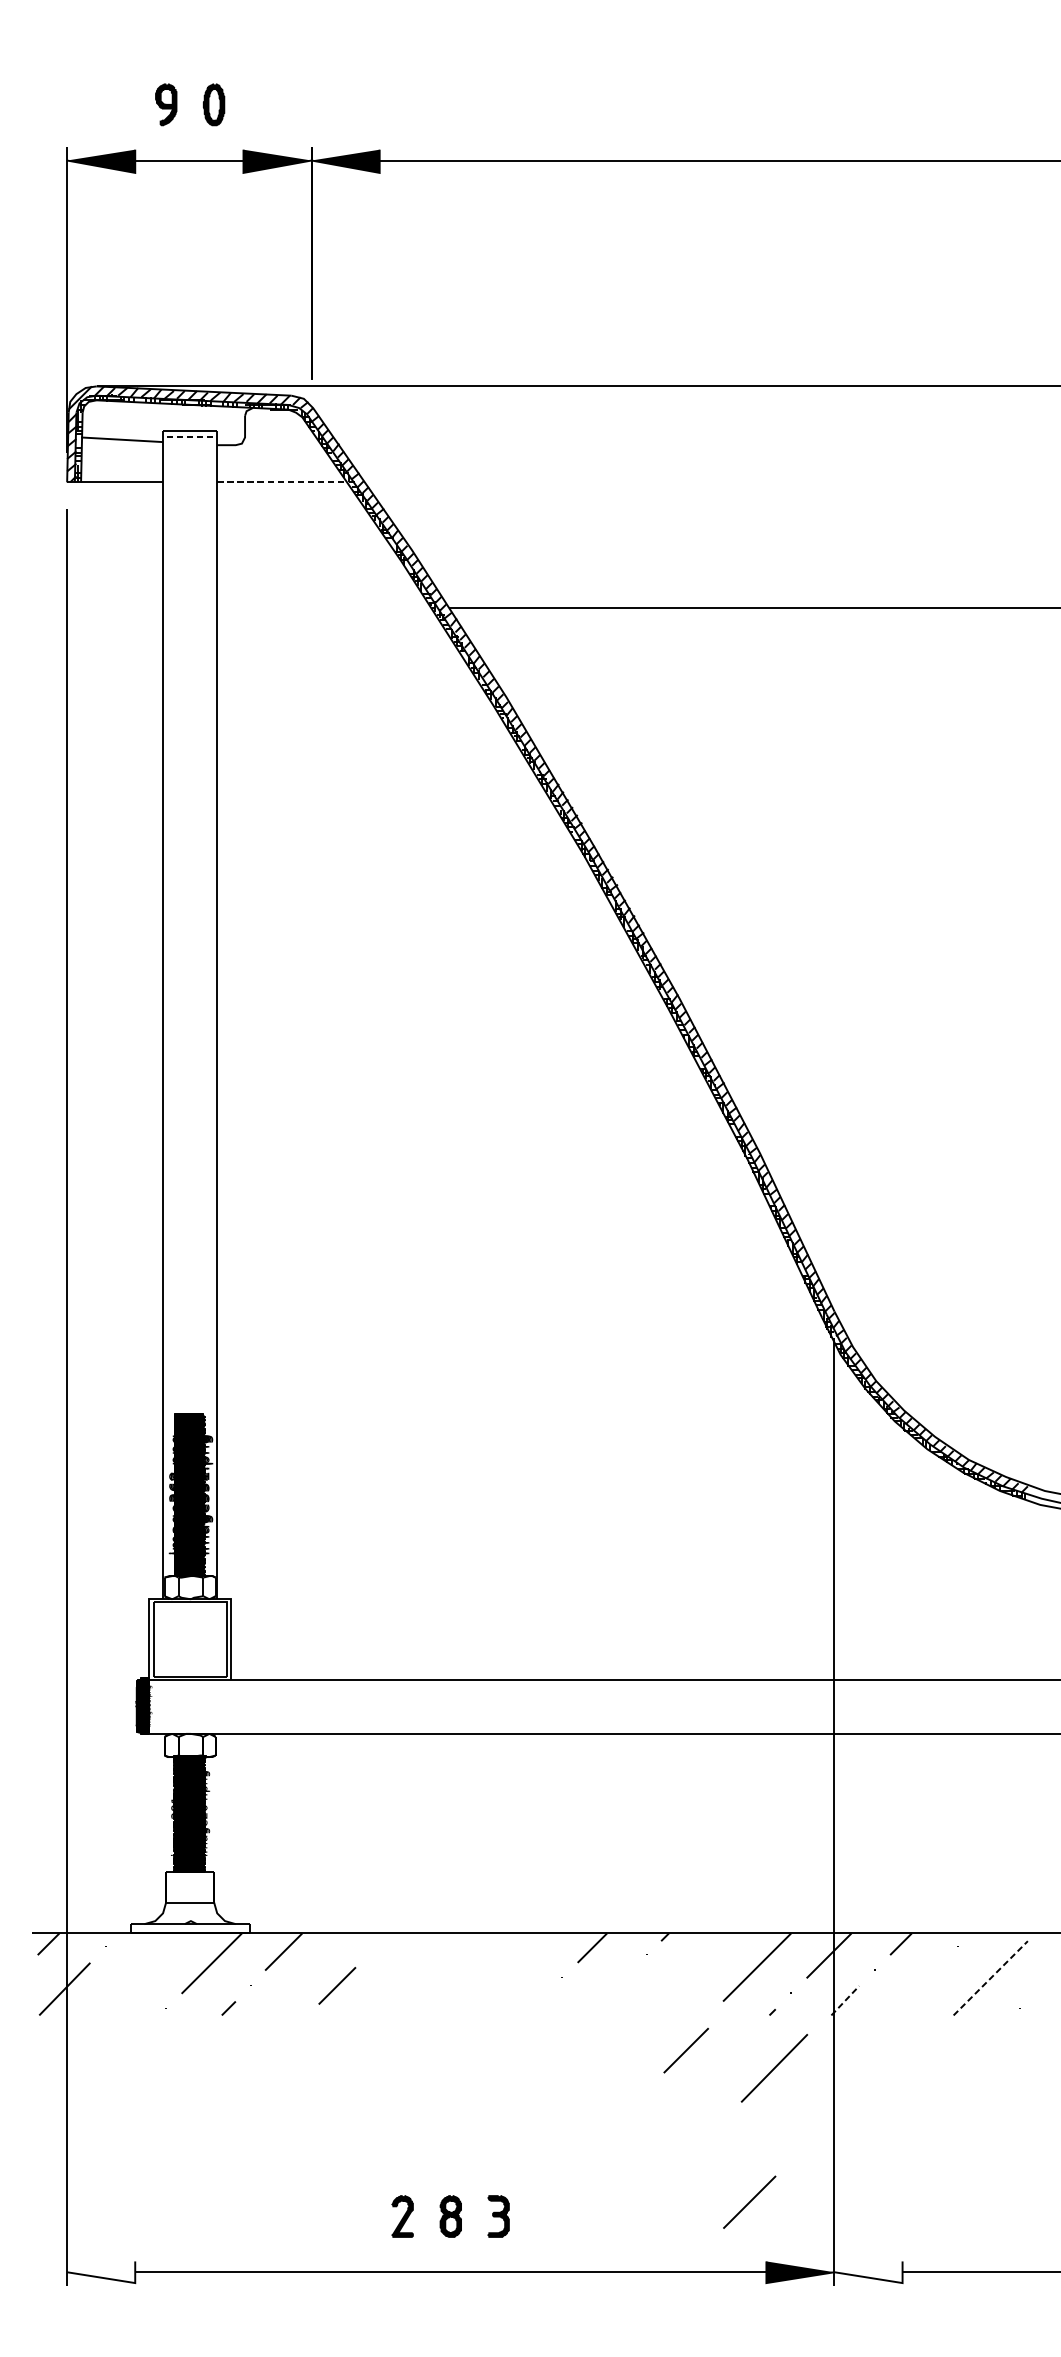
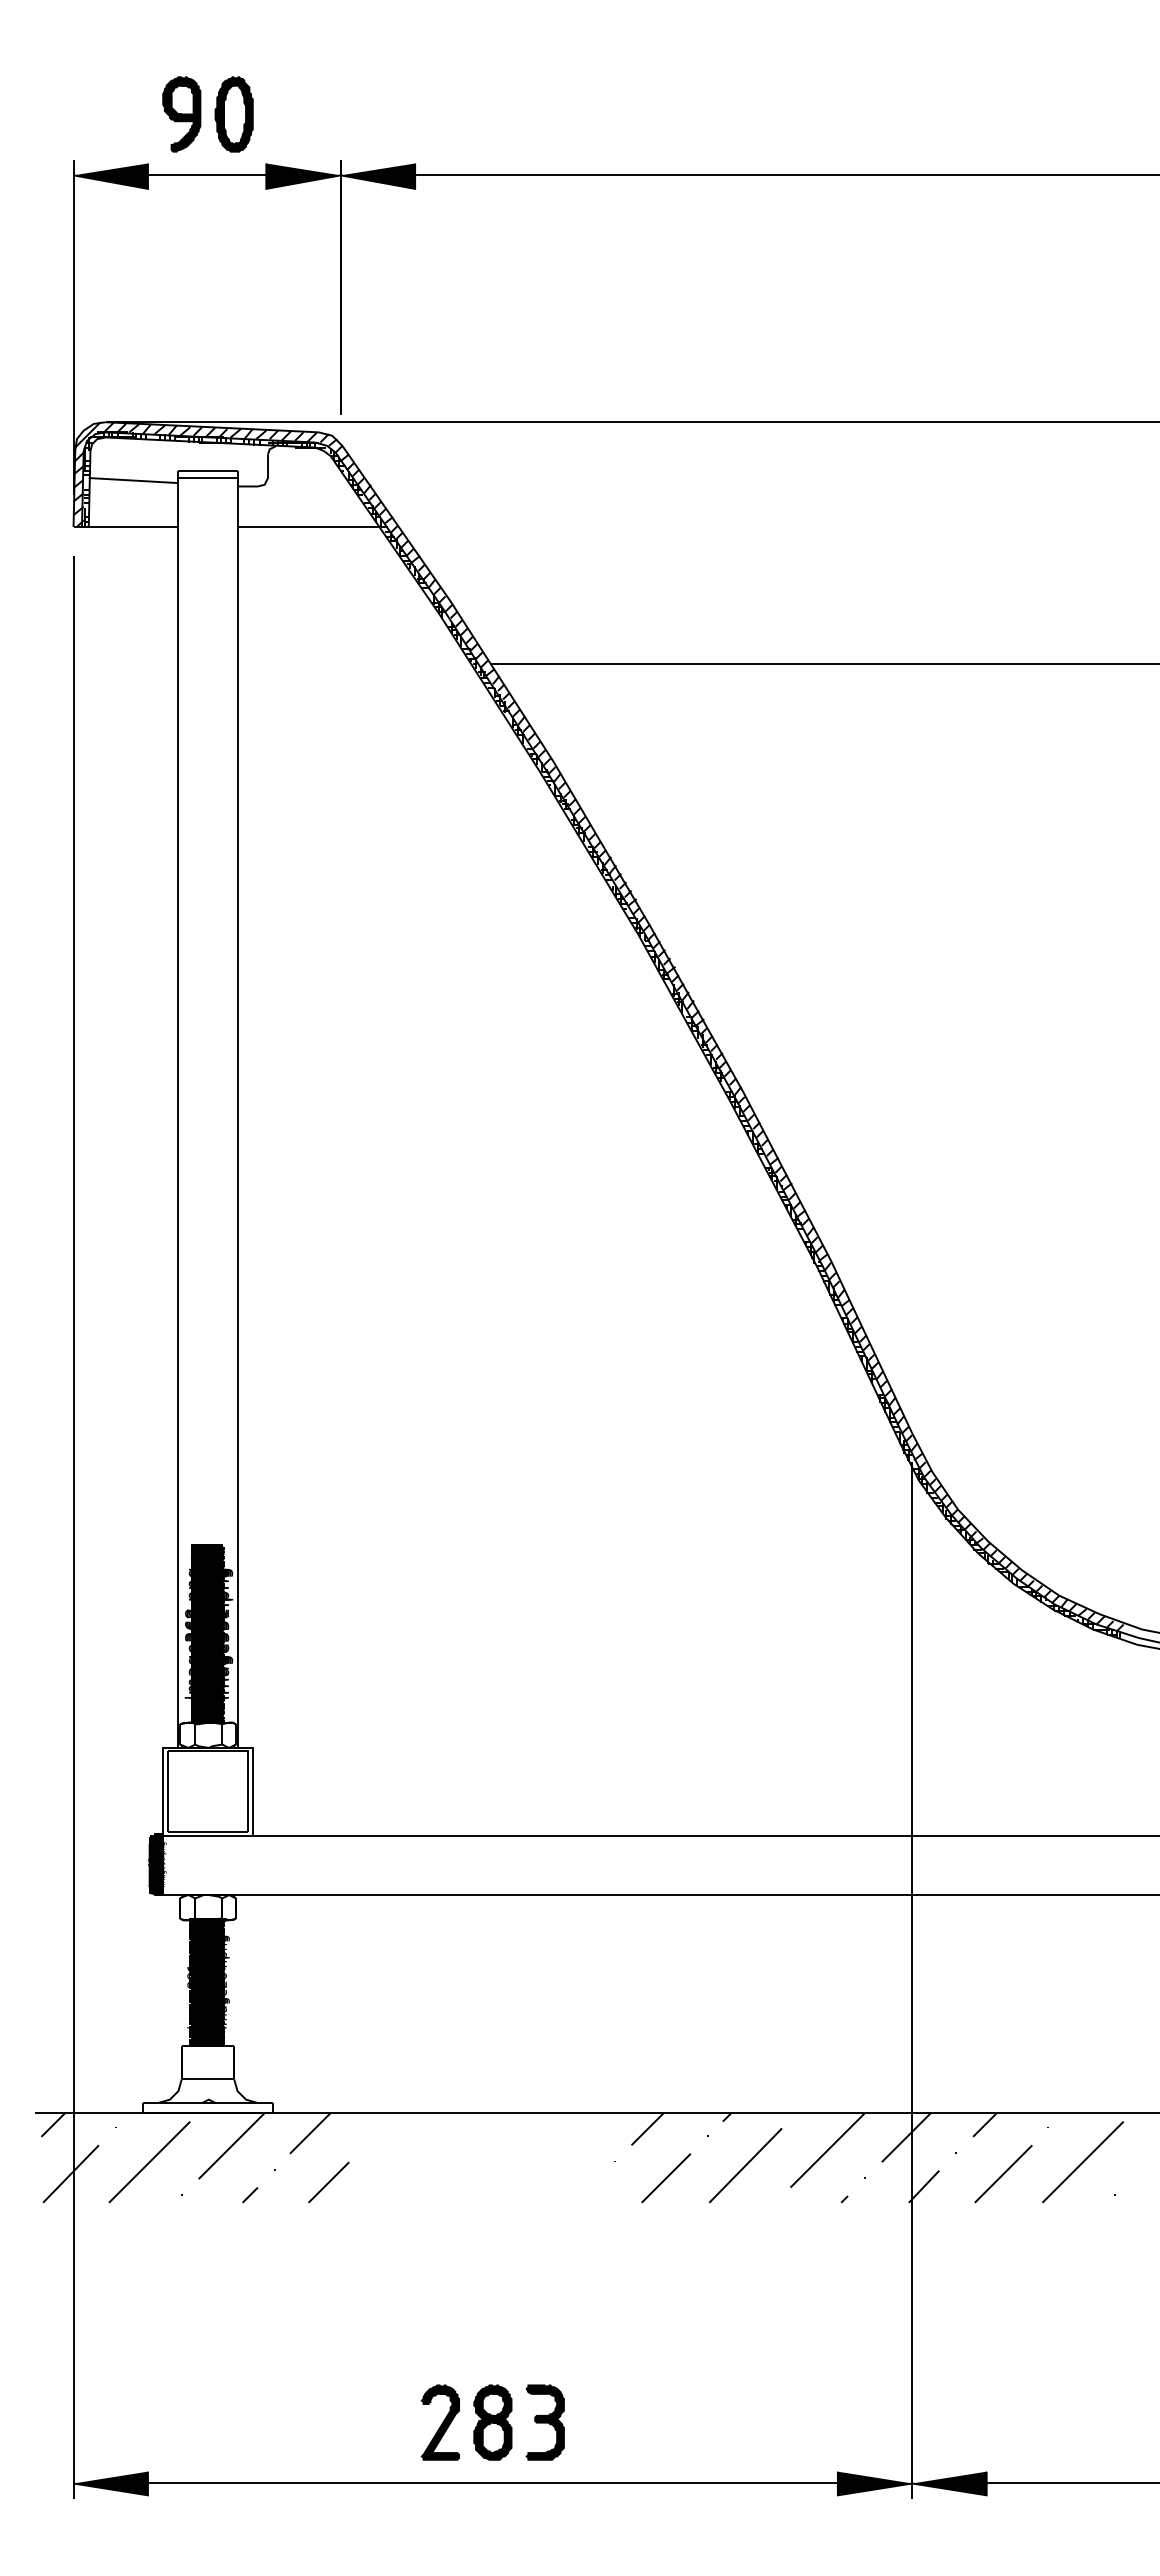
part: (165, 104) -> (181, 114), size x1.67
part: (213, 104) -> (233, 114), size x1.67
line: (193, 437) -> (211, 478), dashed -> solid
line: (283, 482) -> (309, 527), dashed -> solid
line: (991, 1977) -> (1083, 2161), dashed -> solid
line: (136, 1978) -> (149, 2162), added
line: (336, 1985) -> (328, 2182), moved
line: (845, 2000) -> (924, 2186), dashed -> solid
line: (686, 2050) -> (666, 2178), moved
line: (774, 2068) -> (745, 2165), moved
line: (749, 2201) -> (1003, 2173), moved
part: (401, 2216) -> (439, 2422), size x1.67
part: (450, 2216) -> (492, 2422), size x1.67
part: (498, 2216) -> (544, 2422), size x1.67
fill: (100, 2272) -> (110, 2483), added
fill: (868, 2272) -> (949, 2483), added

